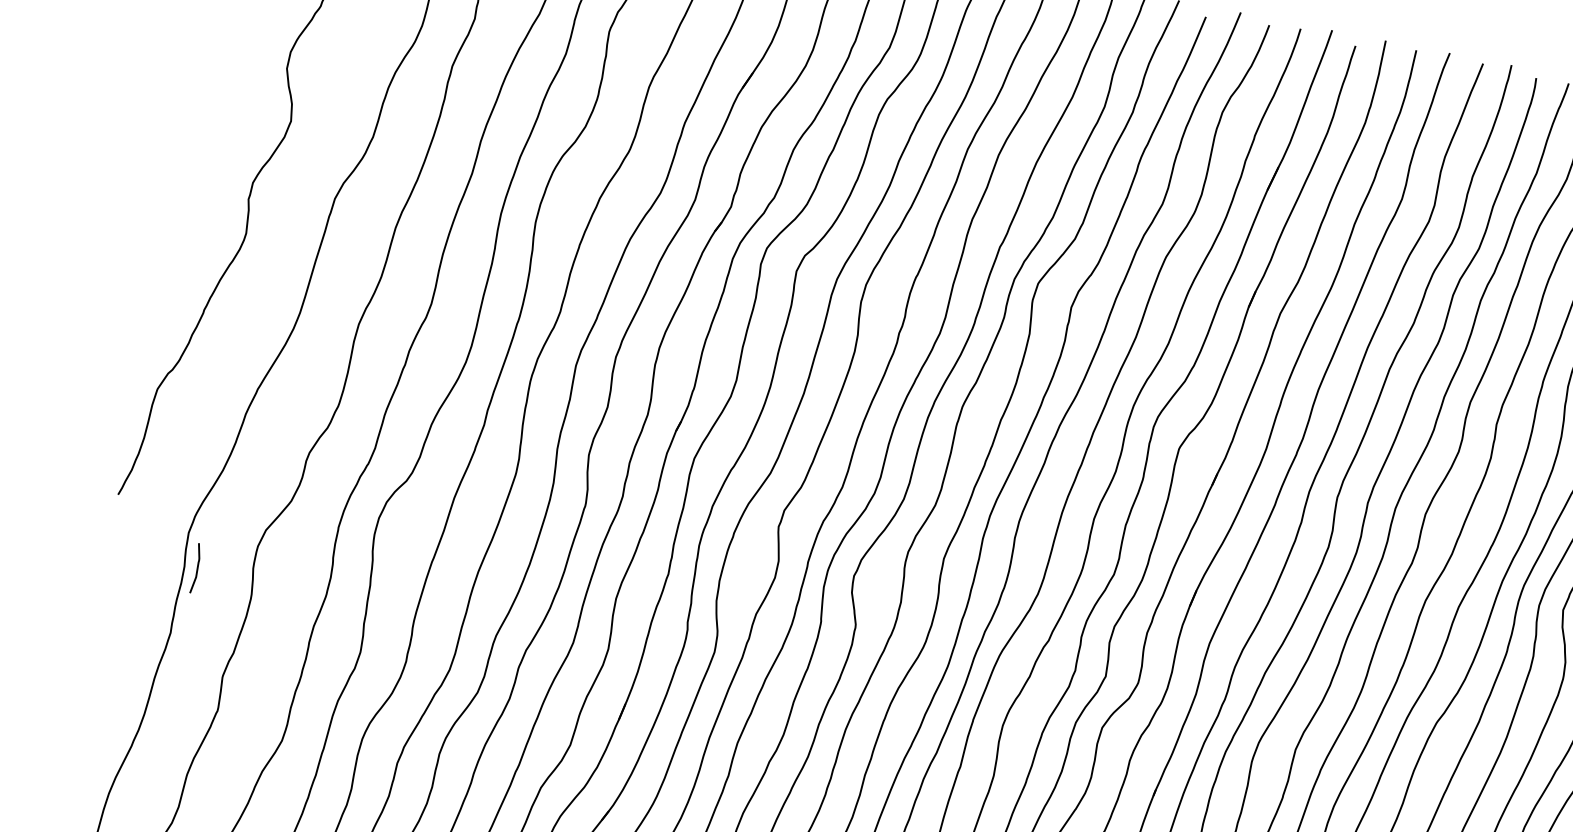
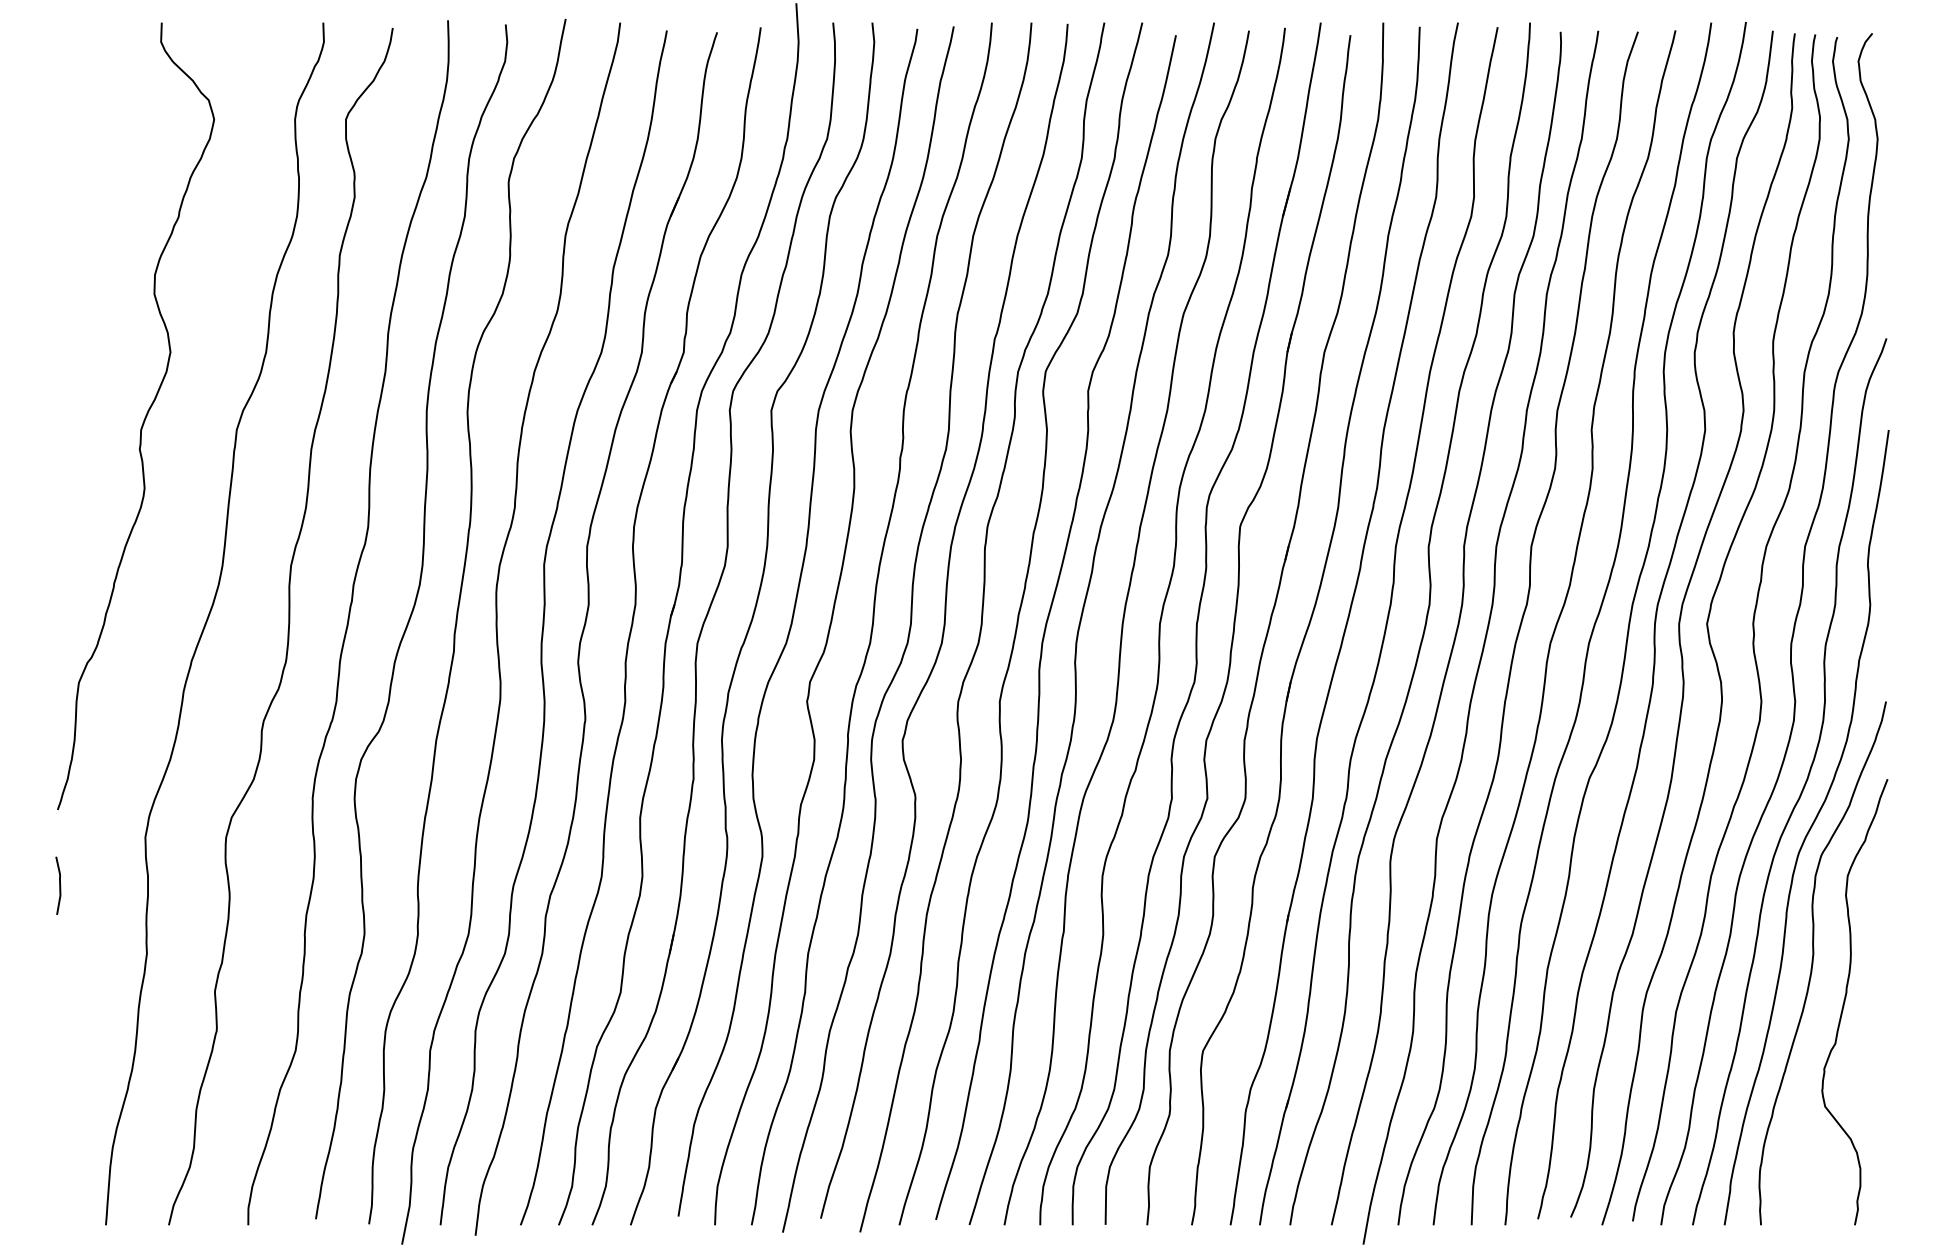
curve: (197, 568) -> (59, 885), moved

